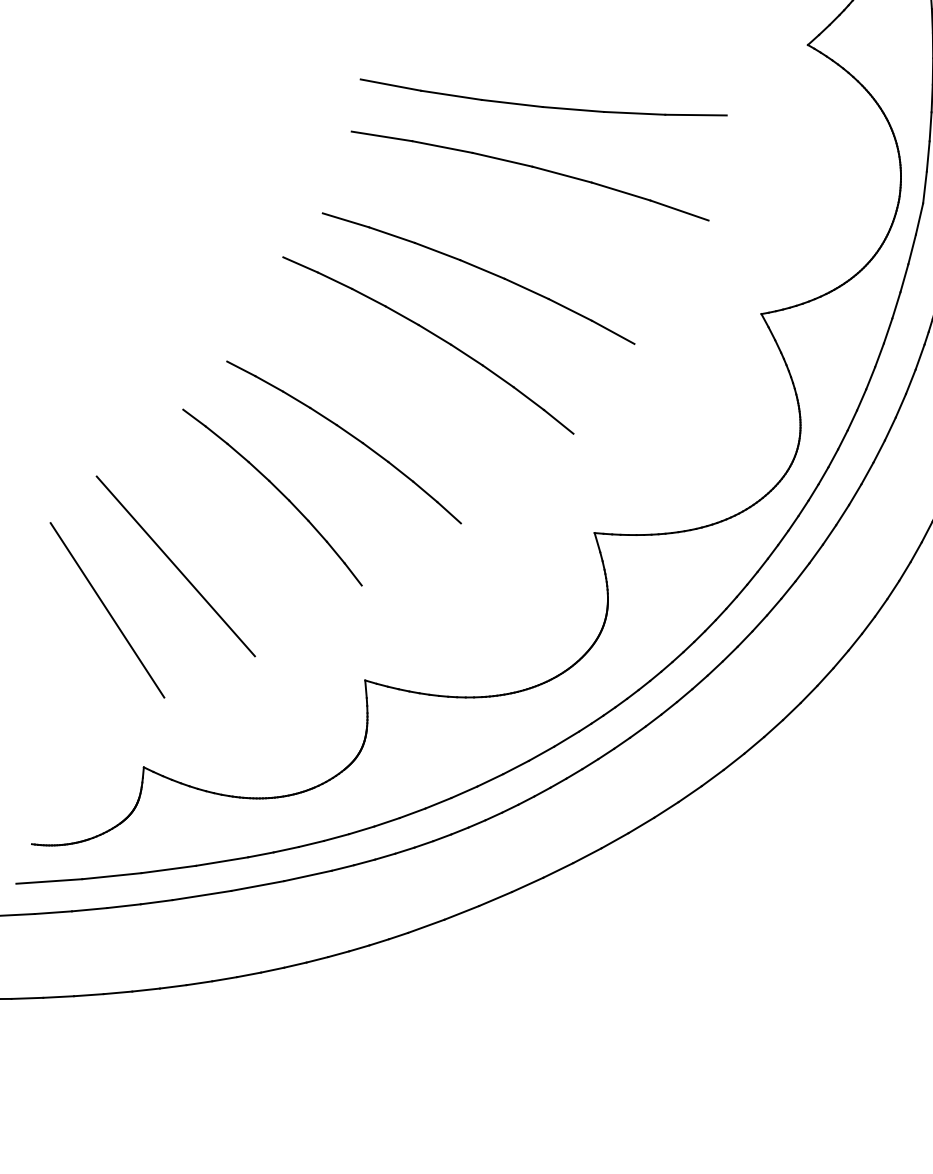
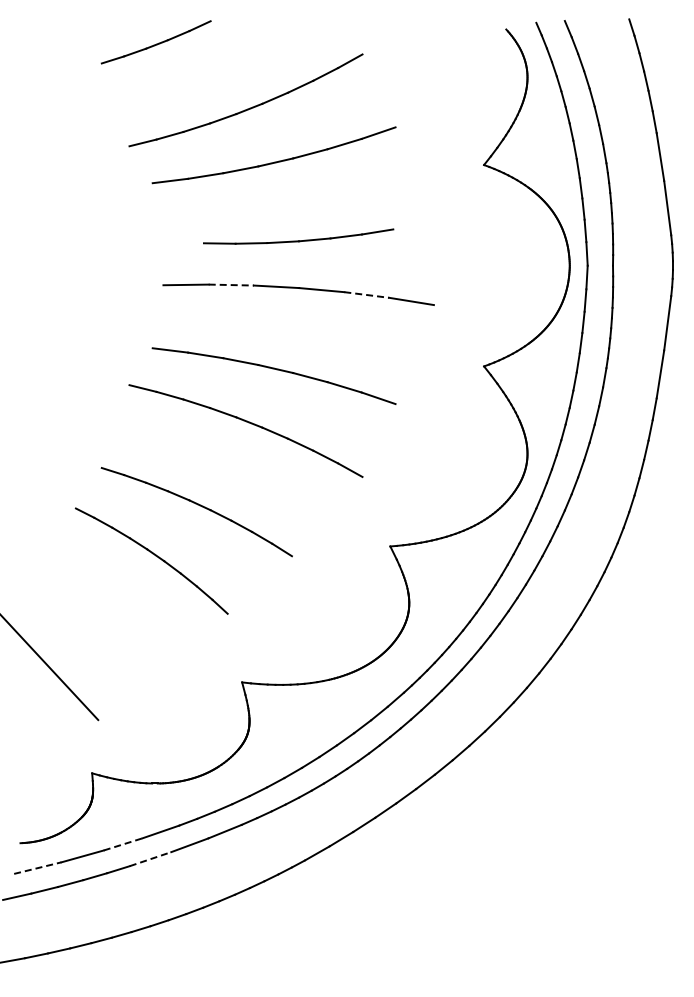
part: (543, 97) -> (298, 236), size x0.7
line: (442, 147) -> (231, 285), solid -> dashed
line: (620, 192) -> (366, 295), solid -> dashed
line: (175, 565) -> (89, 622), removed
line: (169, 869) -> (123, 844), solid -> dashed
line: (50, 882) -> (38, 868), solid -> dashed
line: (201, 895) -> (150, 859), solid -> dashed

